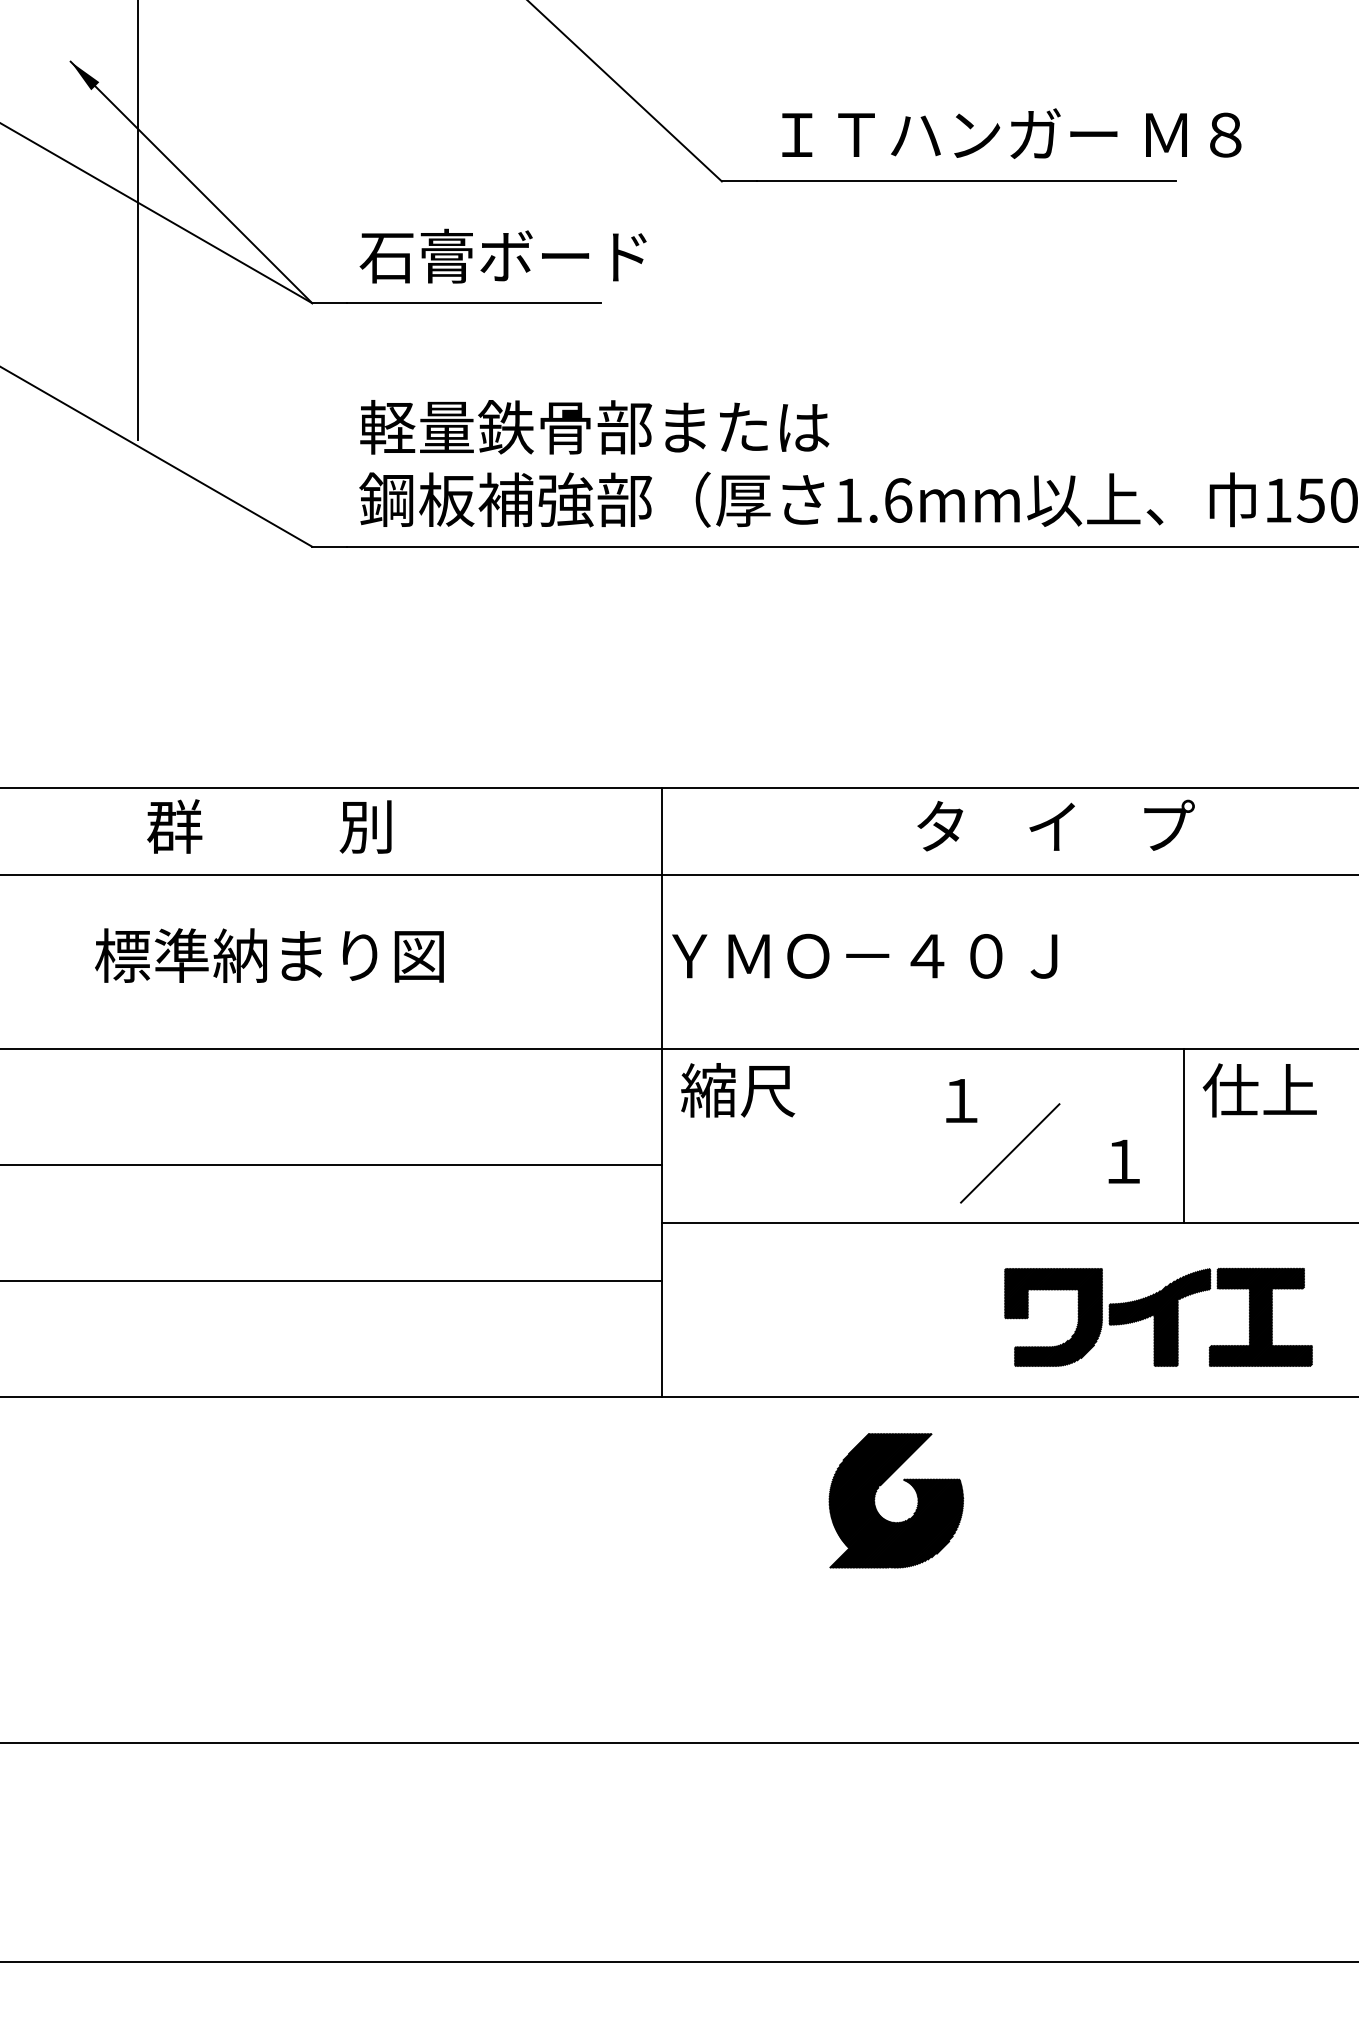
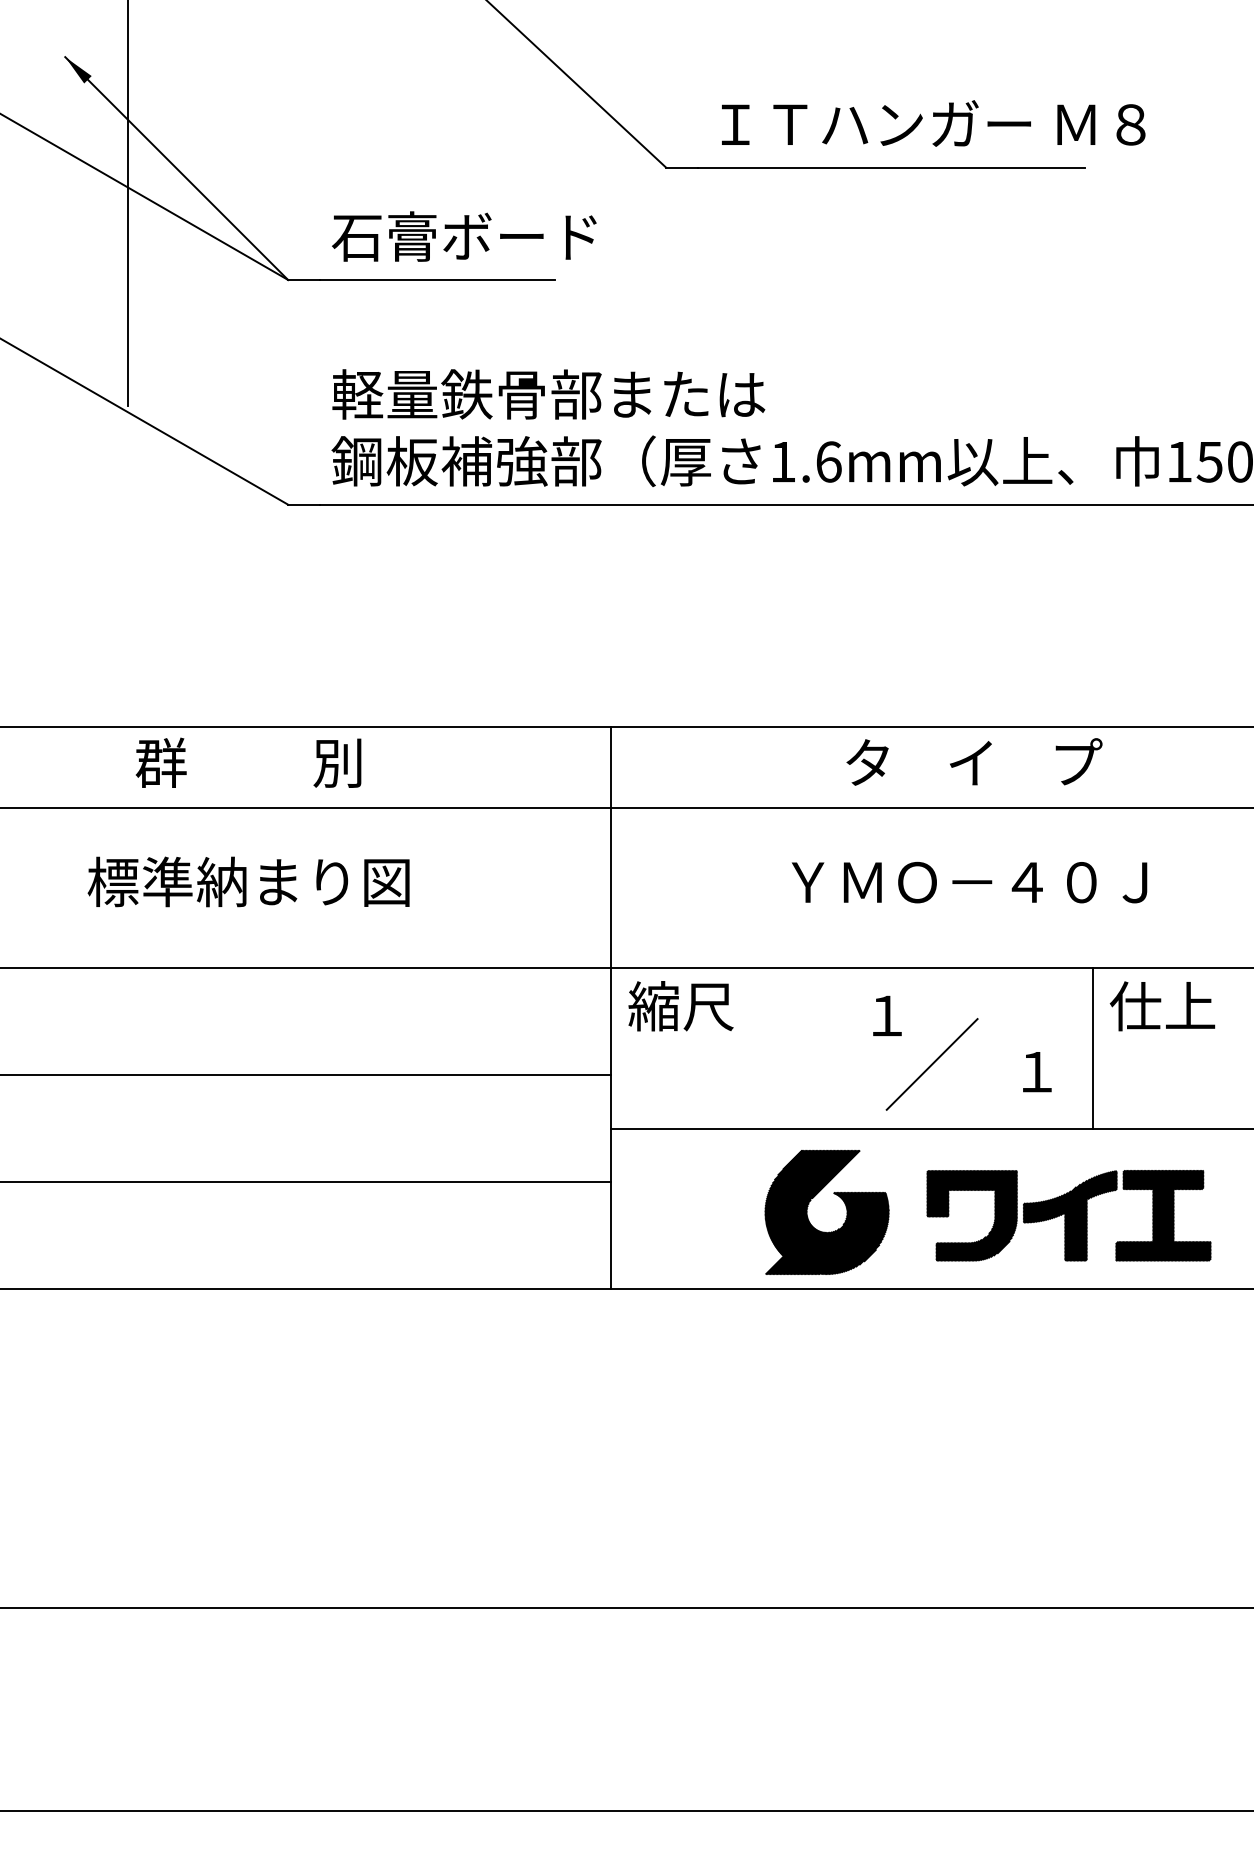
text: (864, 955) -> (969, 881), moved
part: (906, 1482) -> (836, 1195), moved

